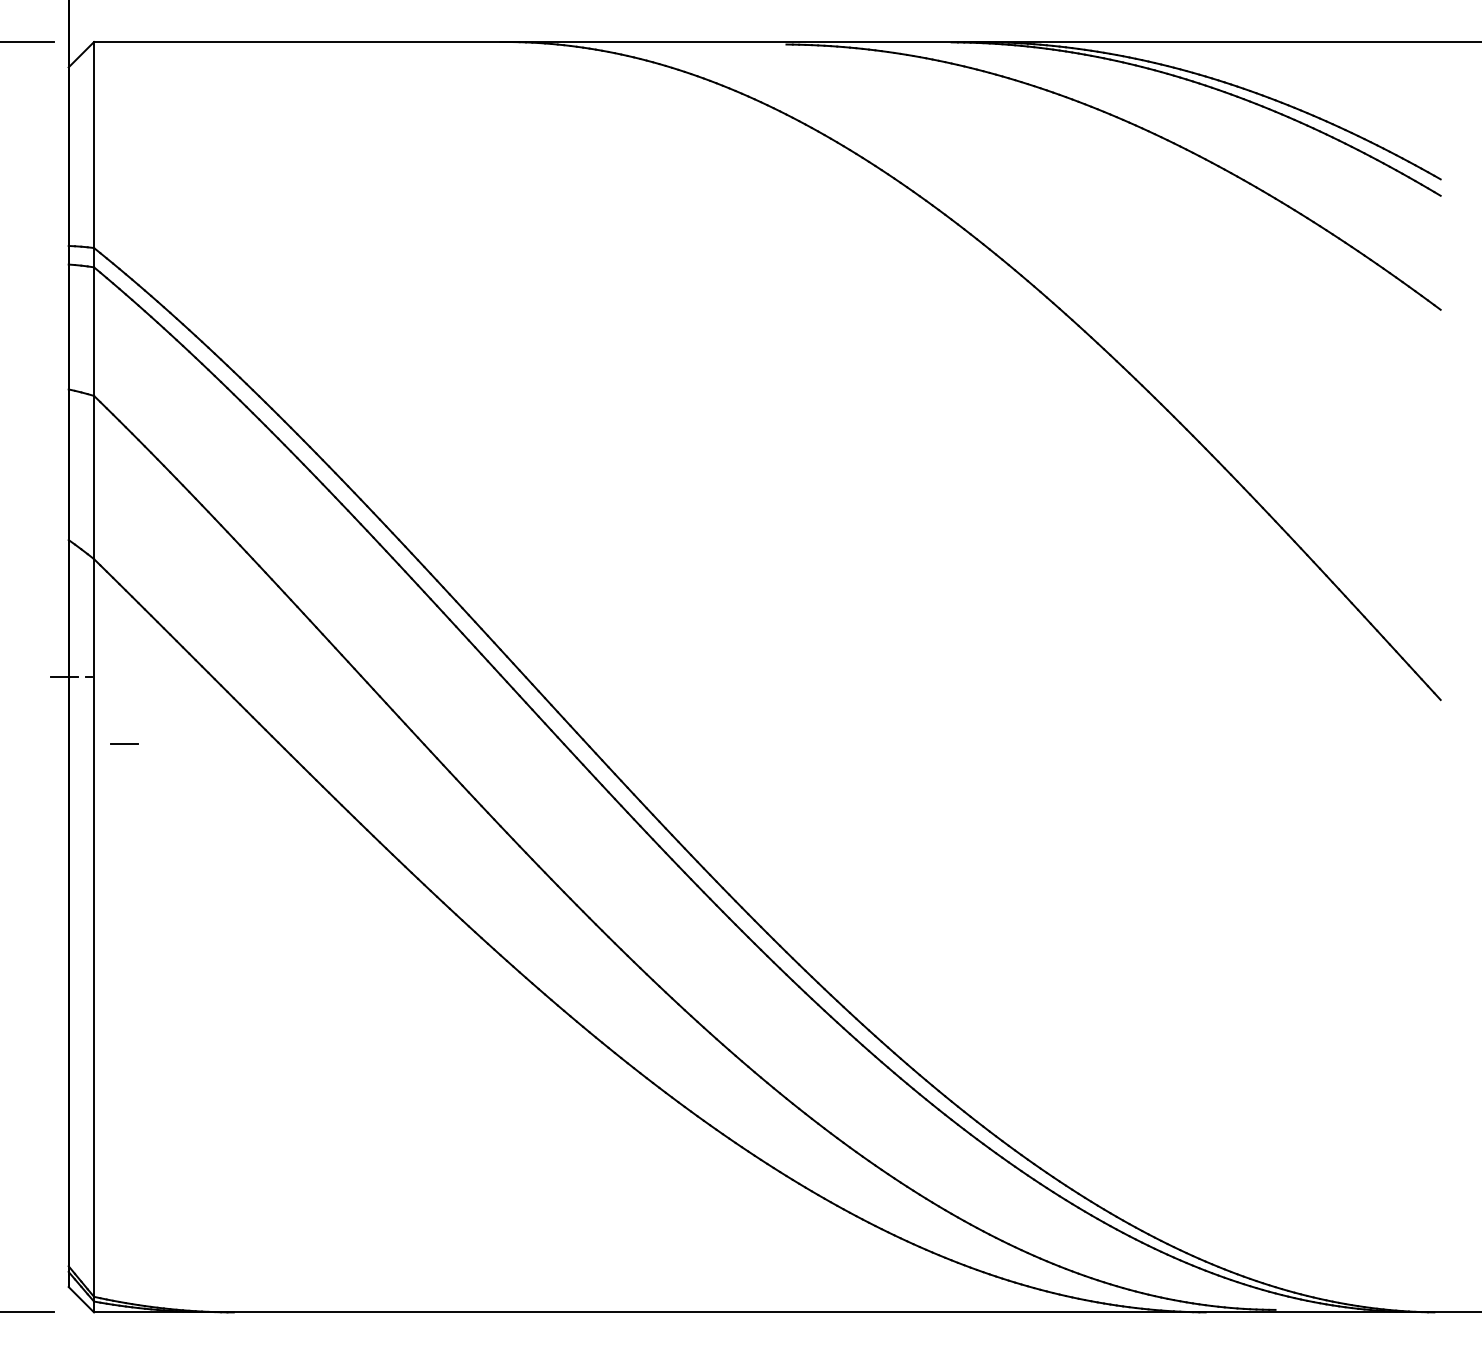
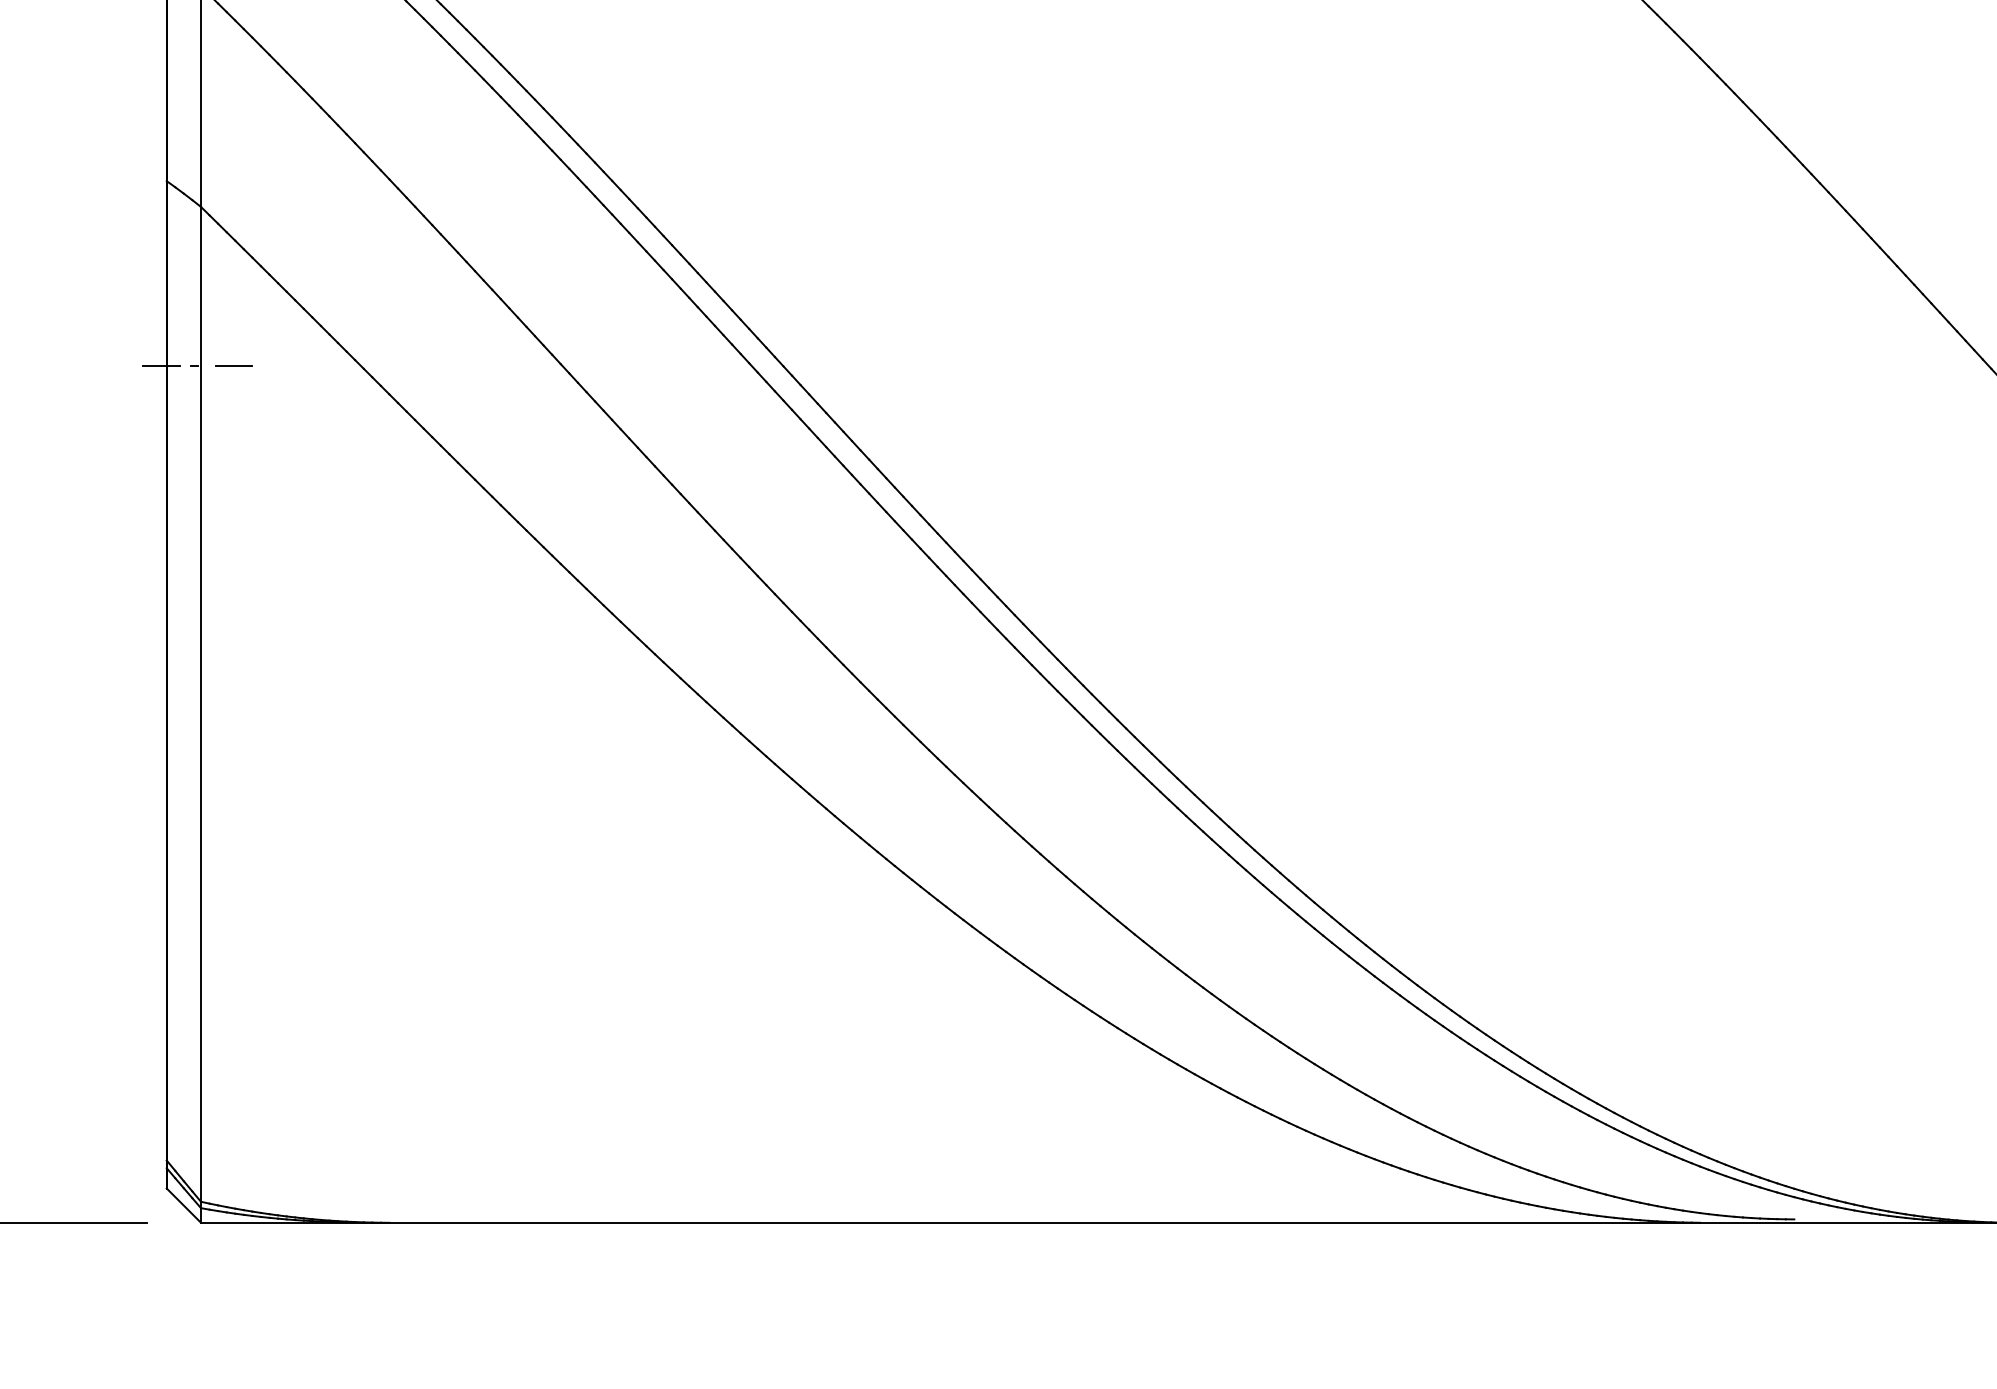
line: (124, 743) -> (233, 365), moved

